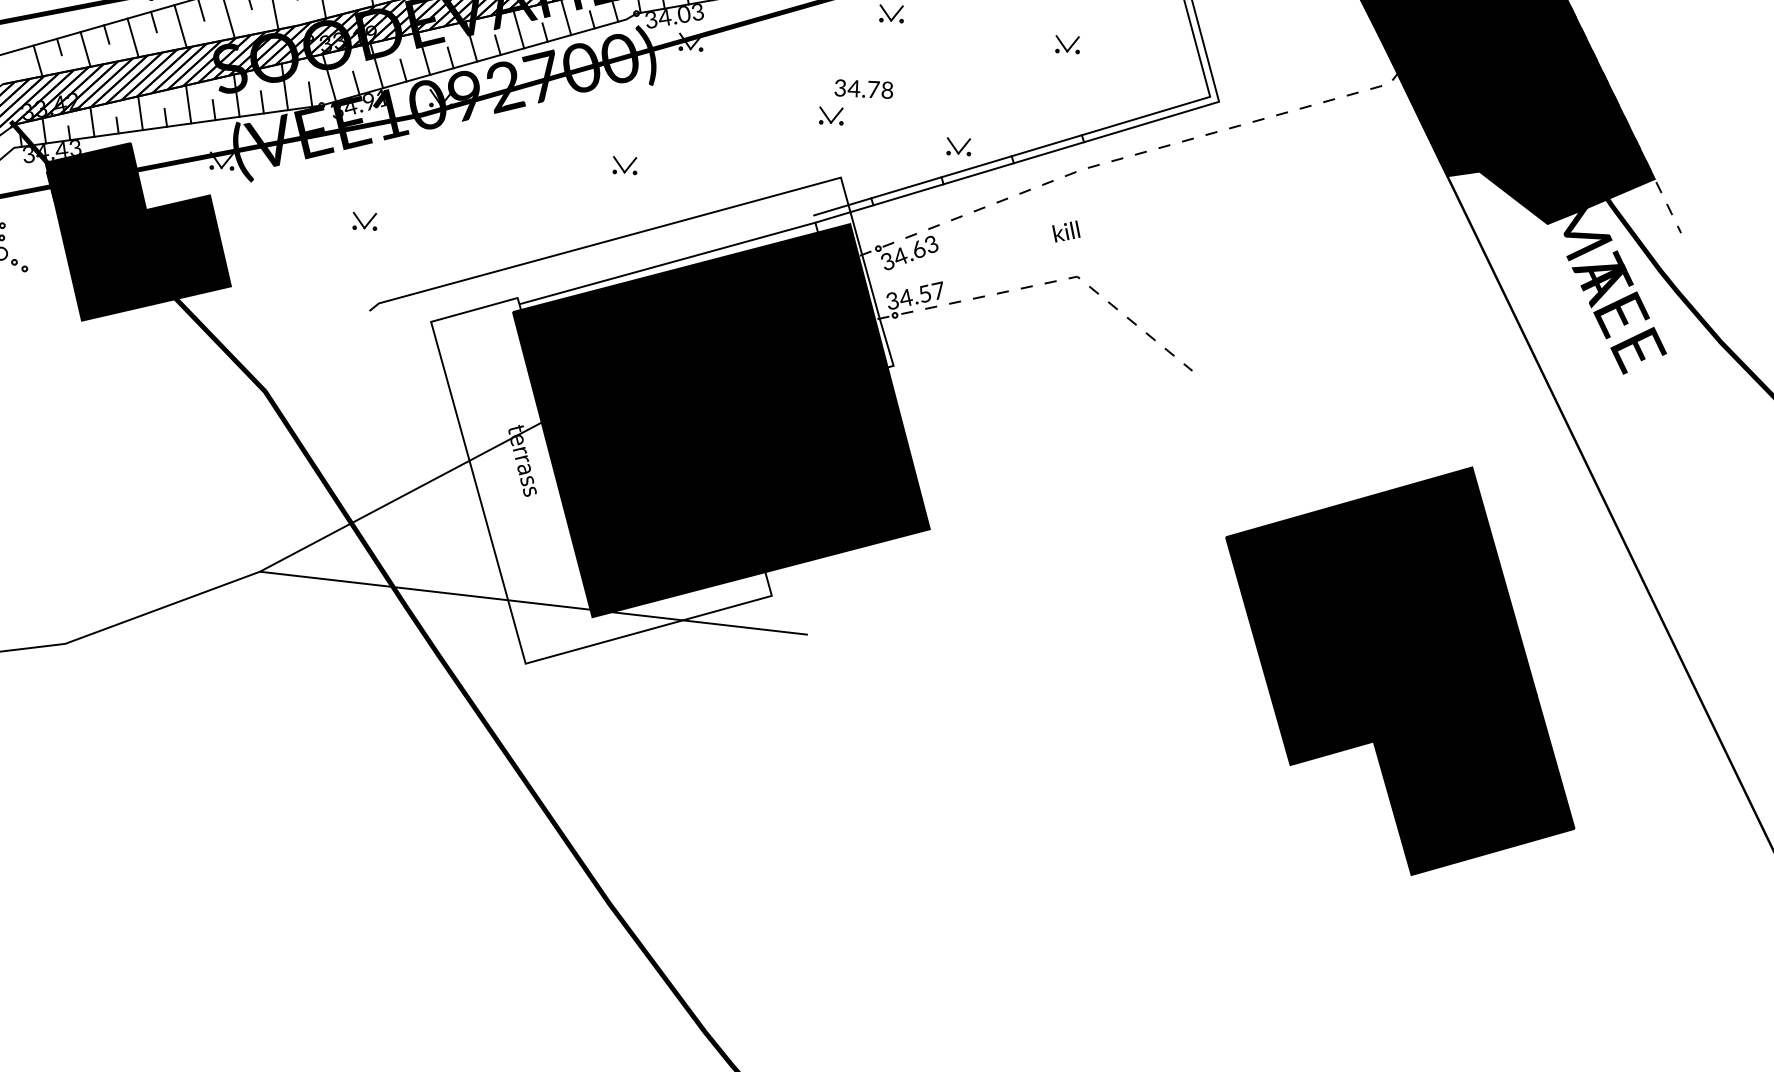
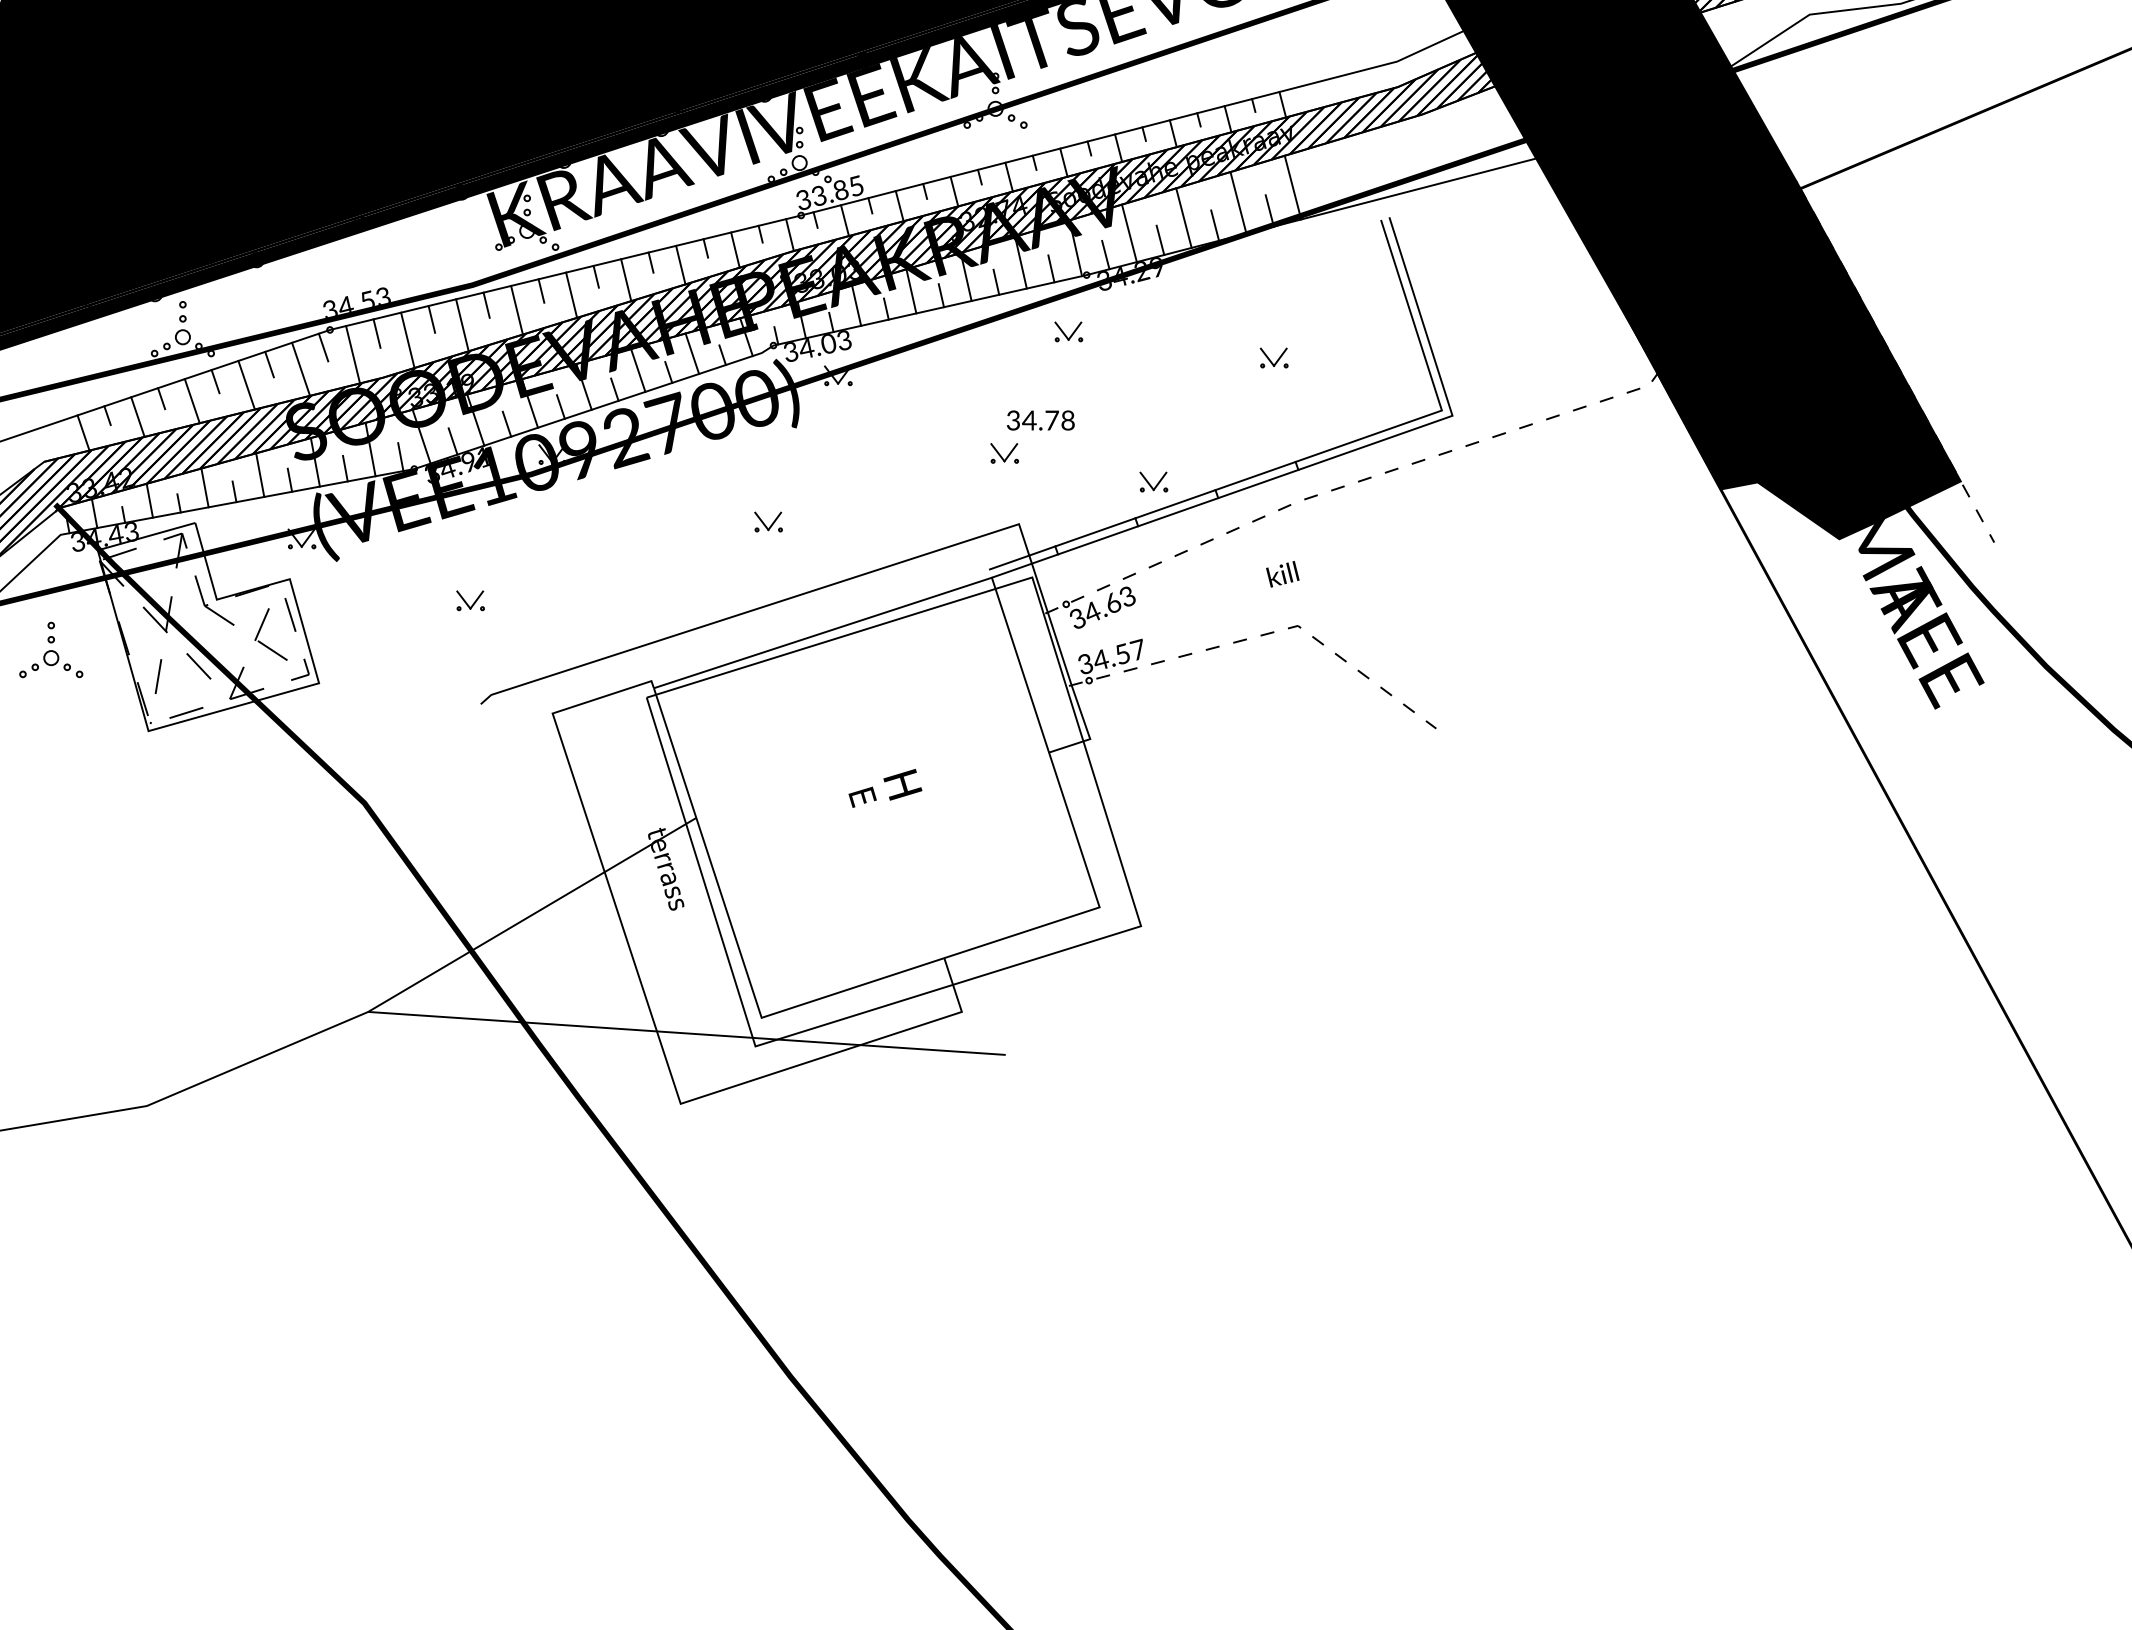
fill: (137, 232) -> (208, 626), removed
fill: (721, 420) -> (893, 811), removed
part: (1400, 669) -> (1693, 1062), removed

